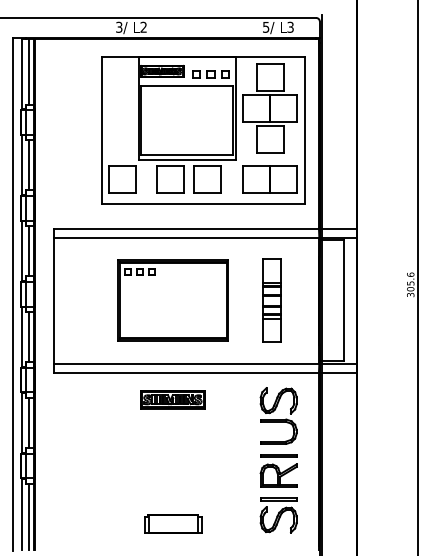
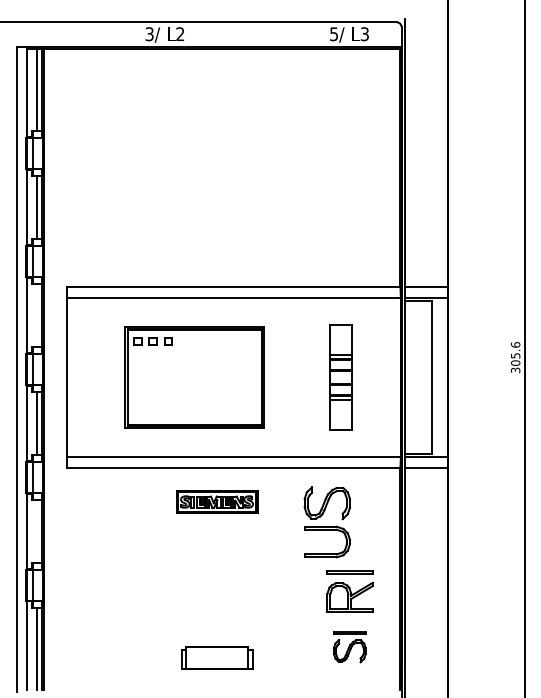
part: (203, 130) -> (255, 163), removed
line: (29, 251) -> (36, 315), removed
part: (172, 300) -> (193, 377), moved
part: (278, 415) -> (327, 521), moved
line: (29, 422) -> (36, 530), removed
part: (278, 515) -> (349, 647), size x0.7

